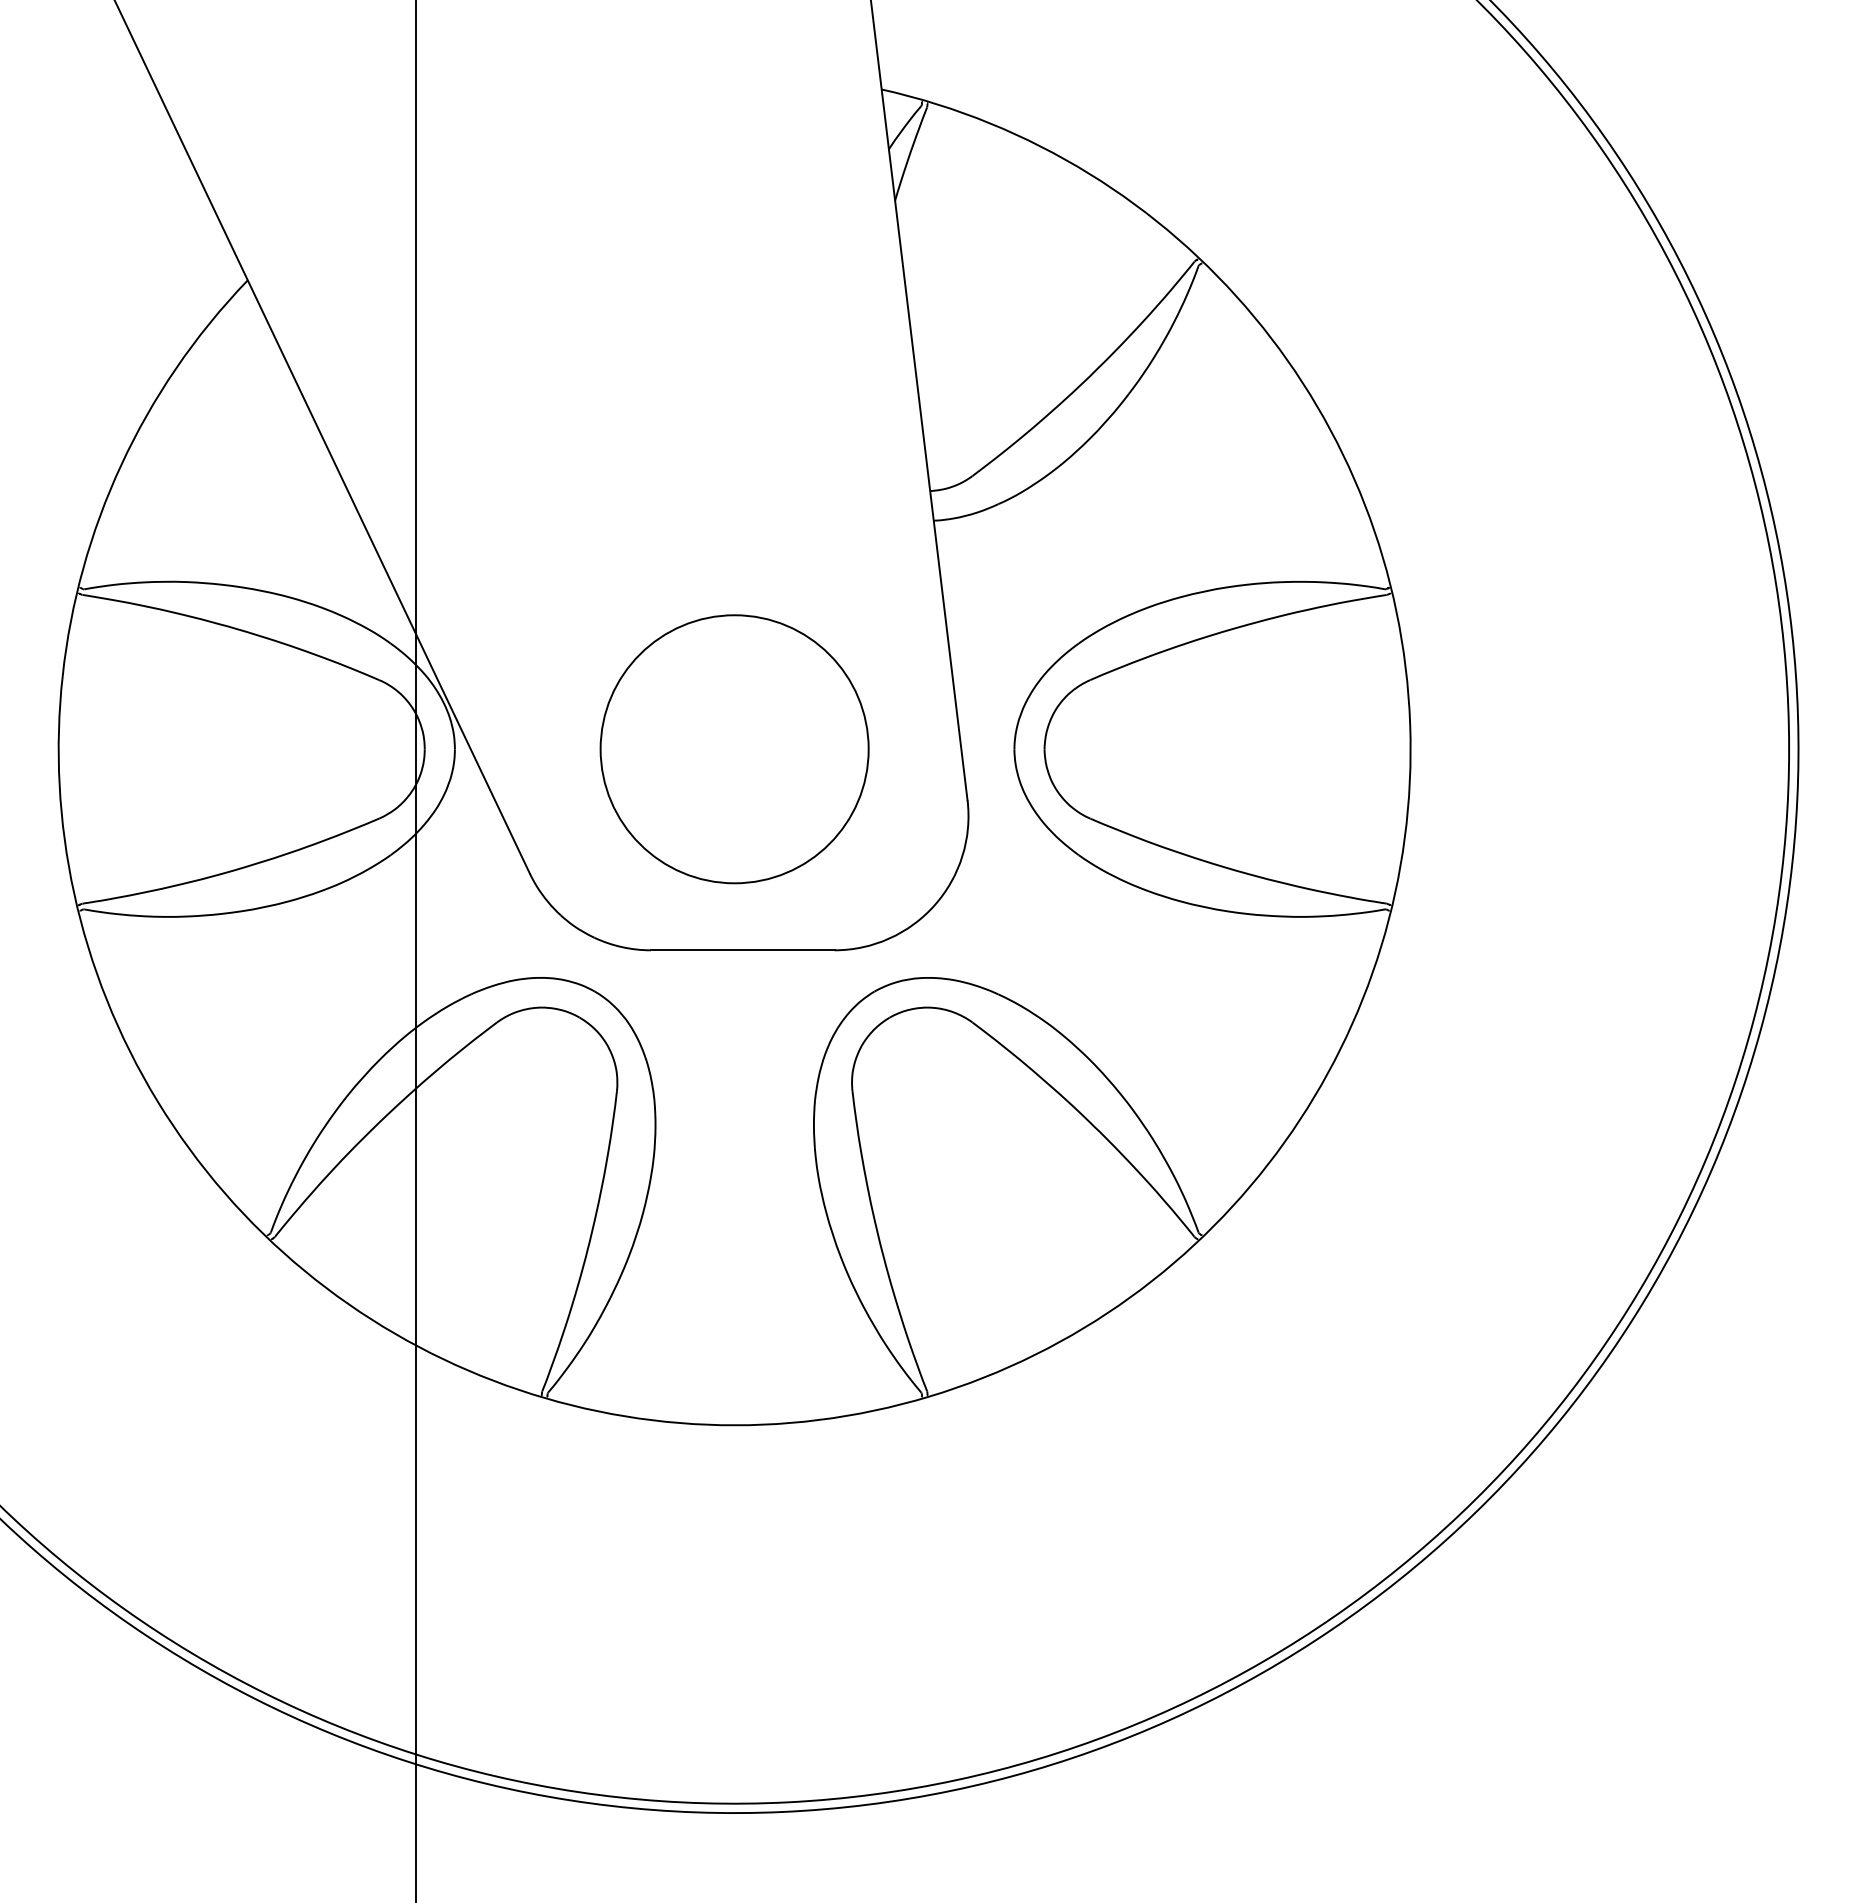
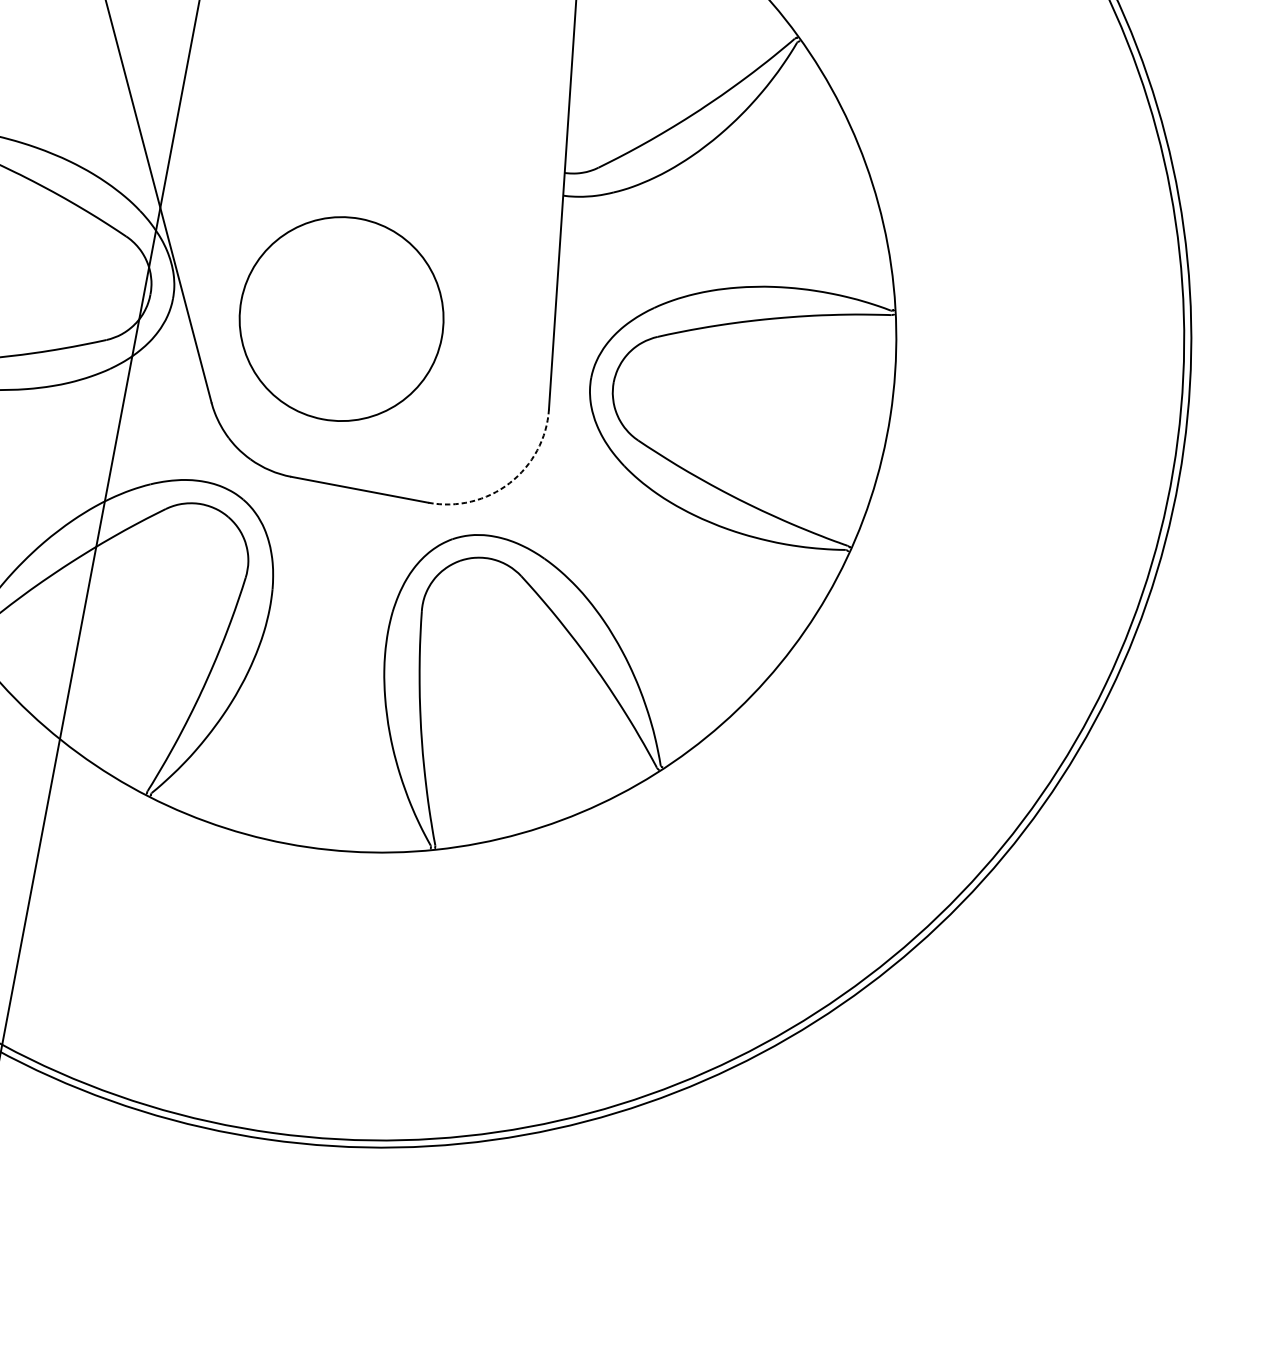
circle: (734, 749) -> (341, 319), moved
arc: (934, 905) -> (509, 483), solid -> dashed

